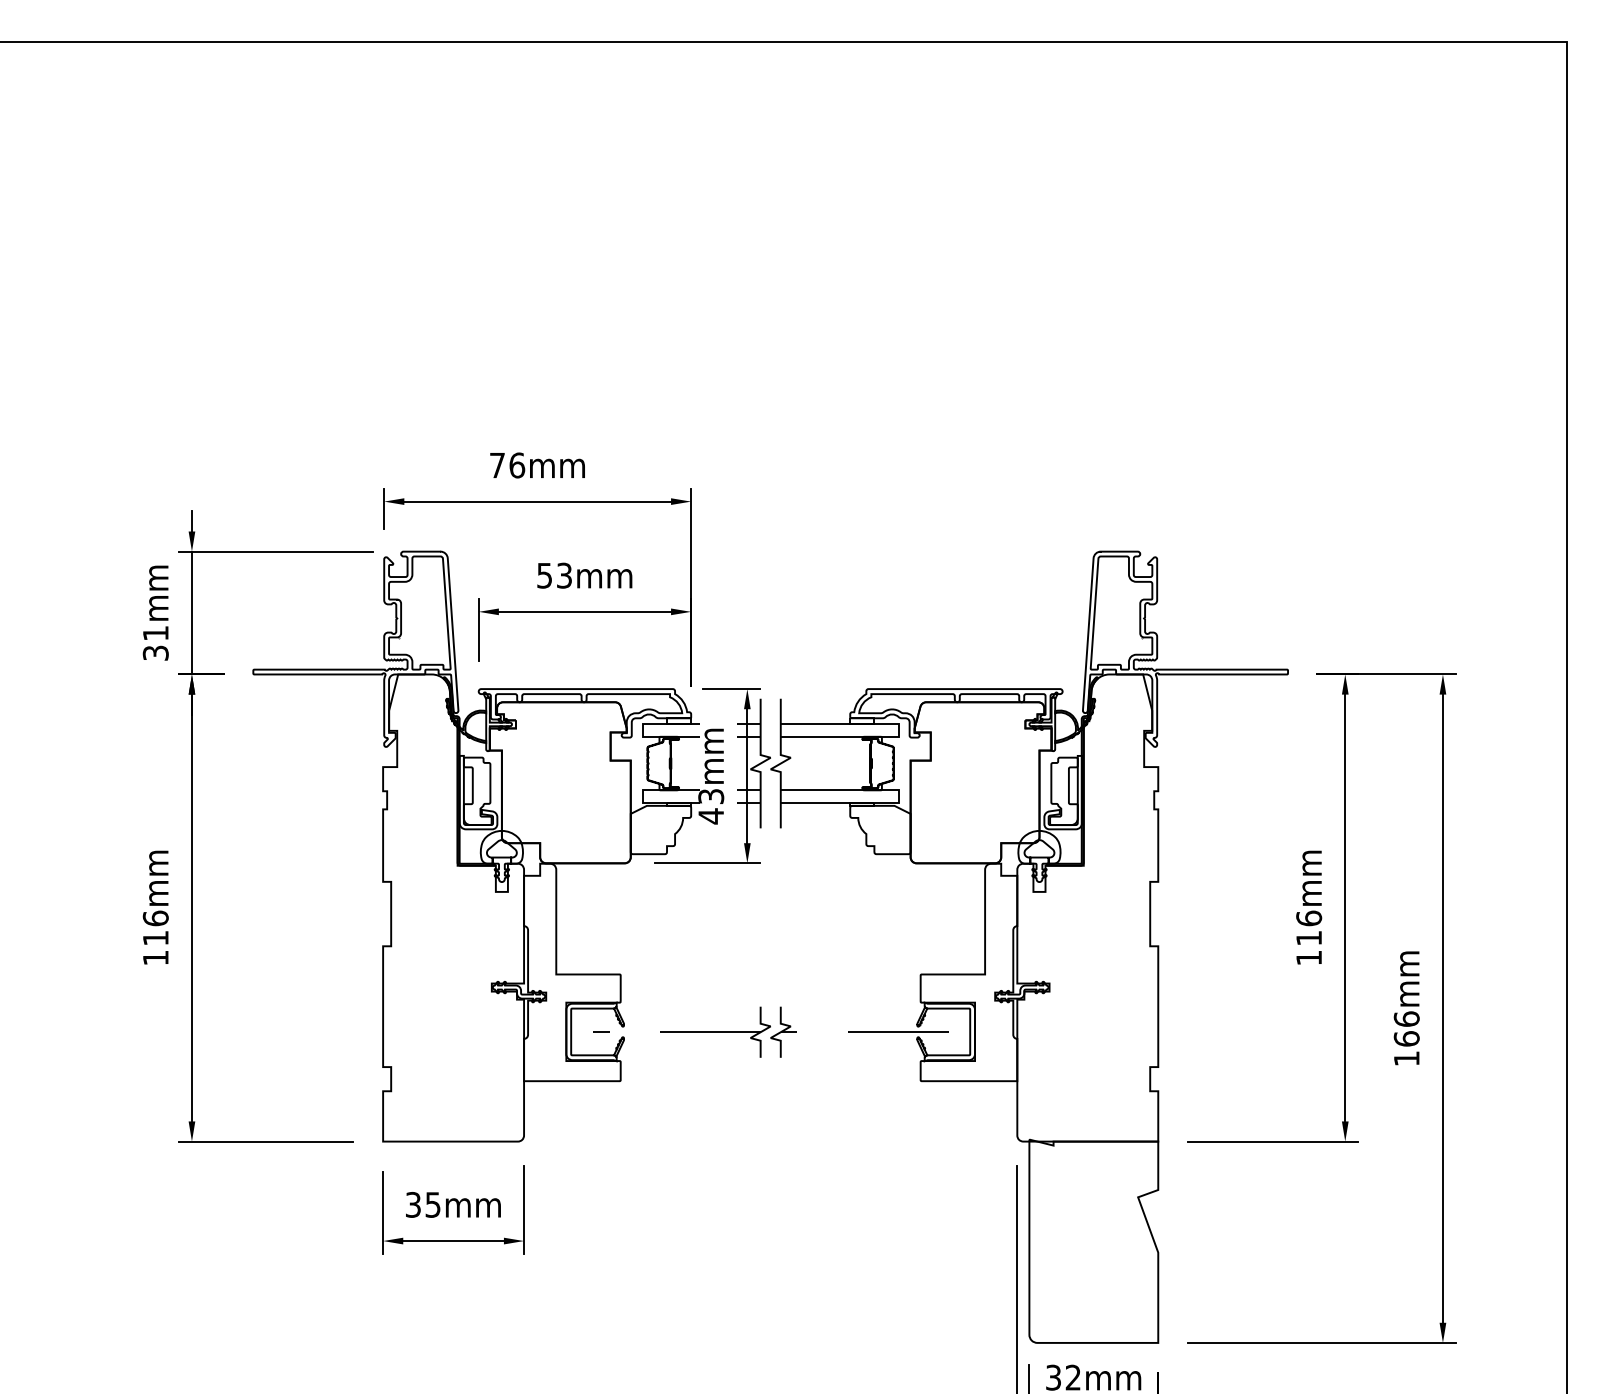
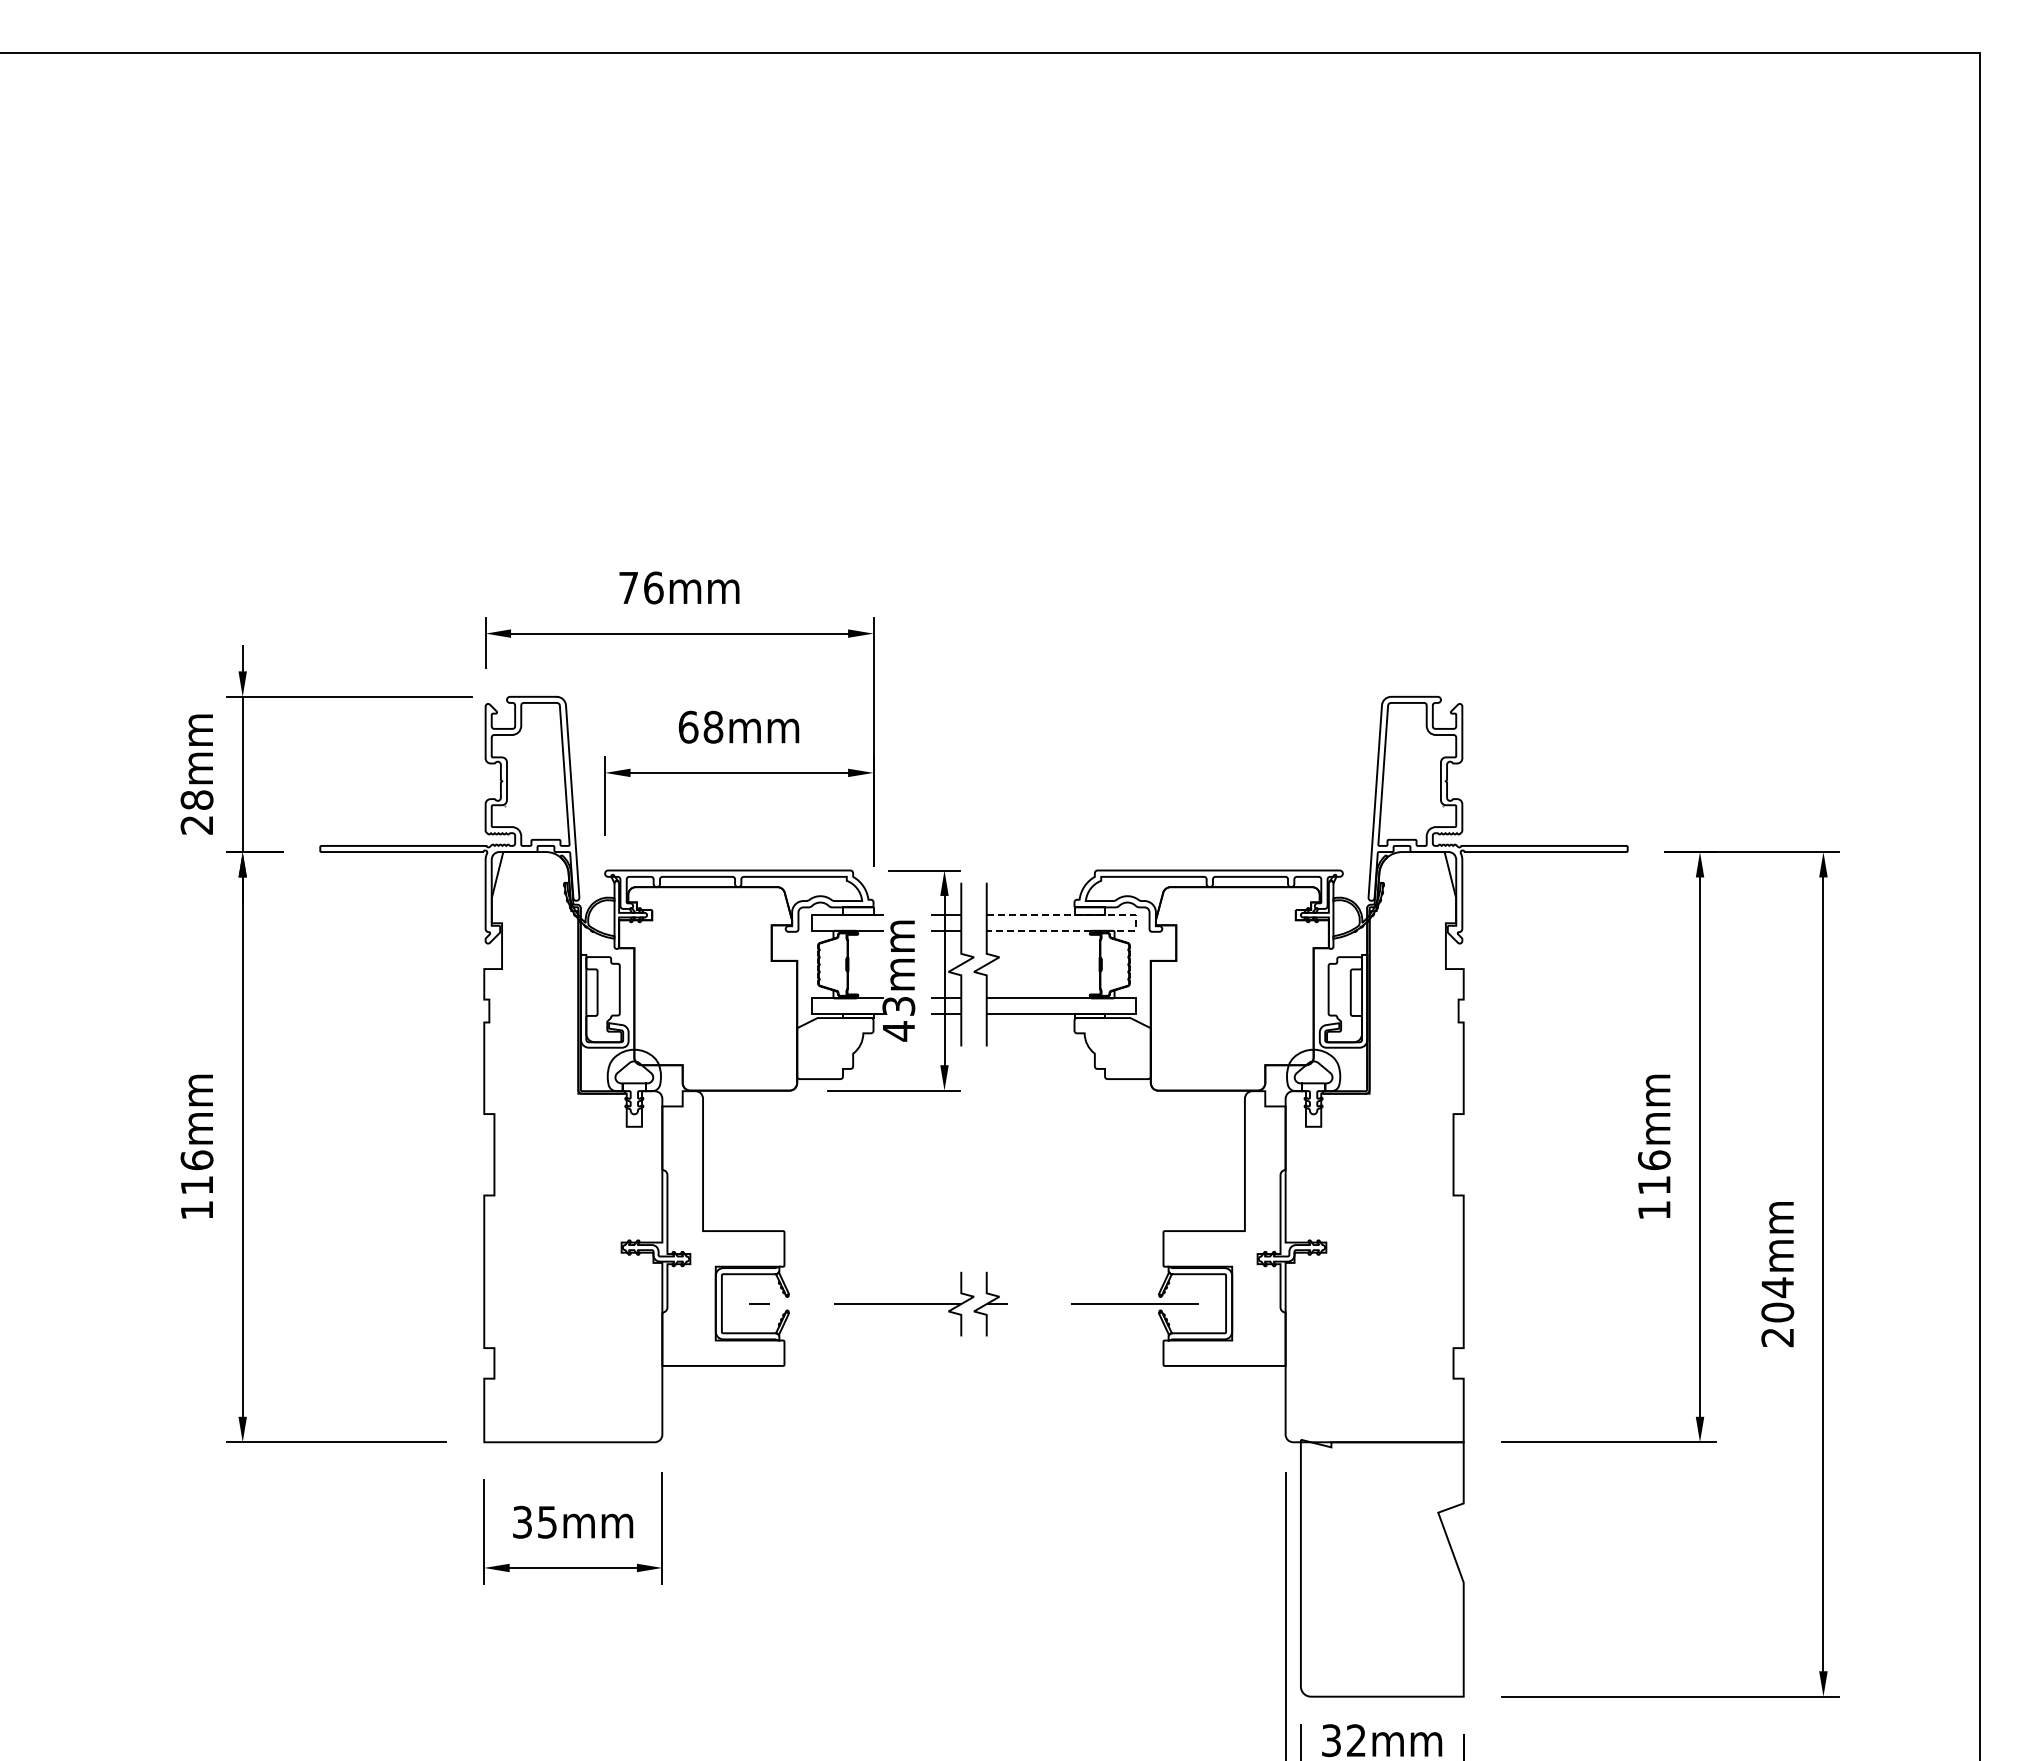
text: (554, 575) -> (700, 726), 53mm -> 68mm
text: (155, 643) -> (196, 812), 31mm -> 28mm
line: (898, 730) -> (1135, 922), solid -> dashed
text: (1406, 1038) -> (1777, 1312), 166mm -> 204mm

